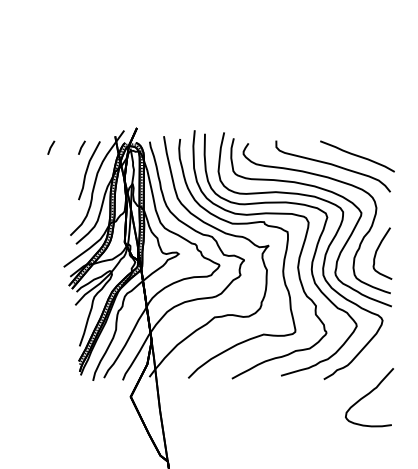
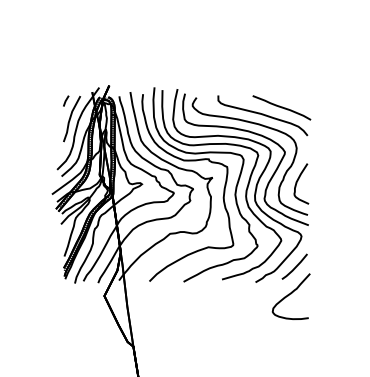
line: (51, 147) -> (42, 100), removed
line: (374, 359) -> (295, 266), added

